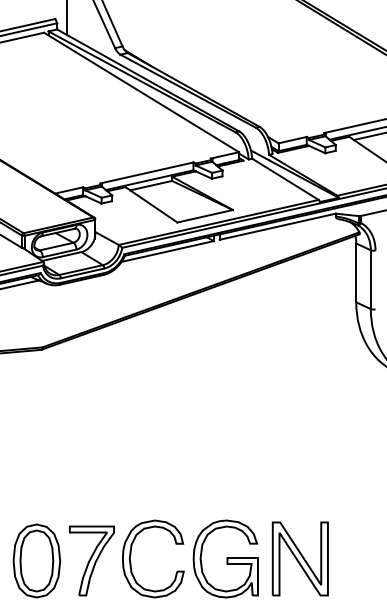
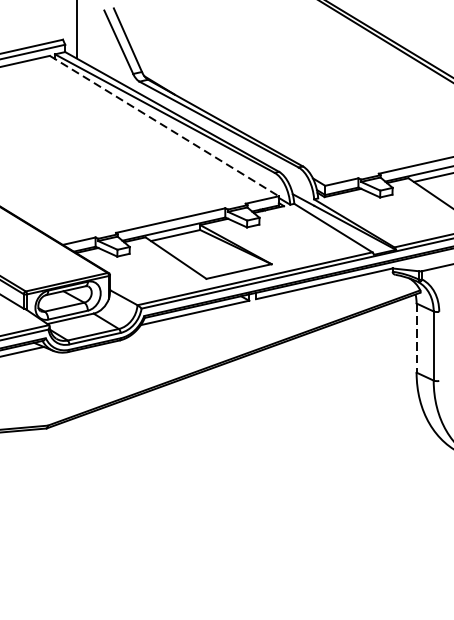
line: (142, 92) -> (165, 126), solid -> dashed
line: (356, 273) -> (416, 338), solid -> dashed

